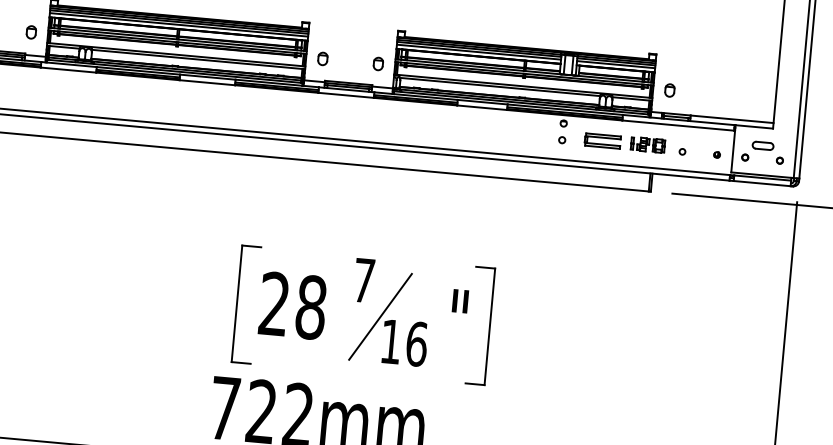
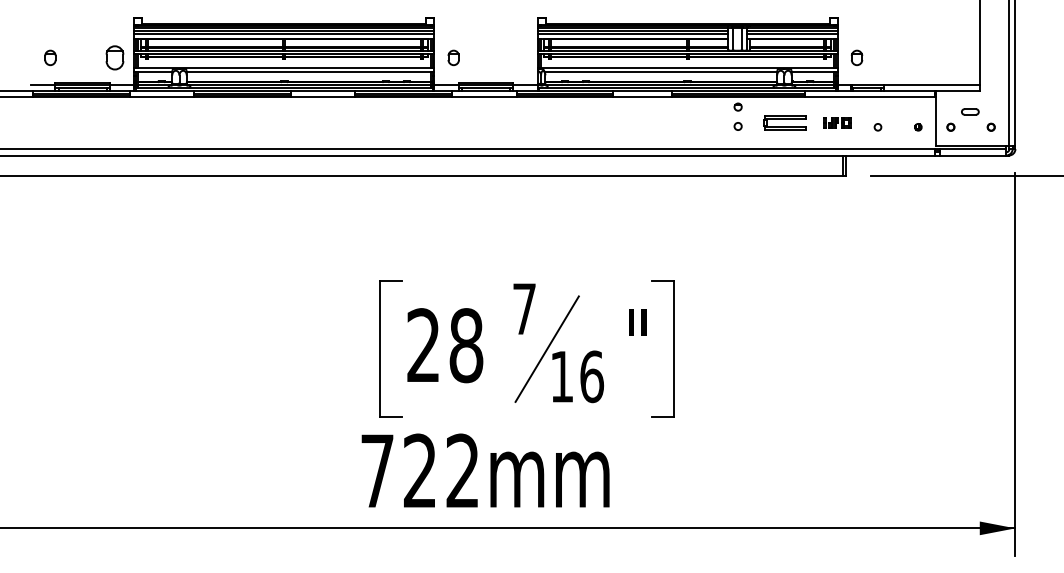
part: (31, 32) -> (114, 57), size x1.6
part: (378, 63) -> (518, 57), removed
part: (648, 144) -> (837, 122), size x0.7
part: (763, 145) -> (970, 111), size x0.7

